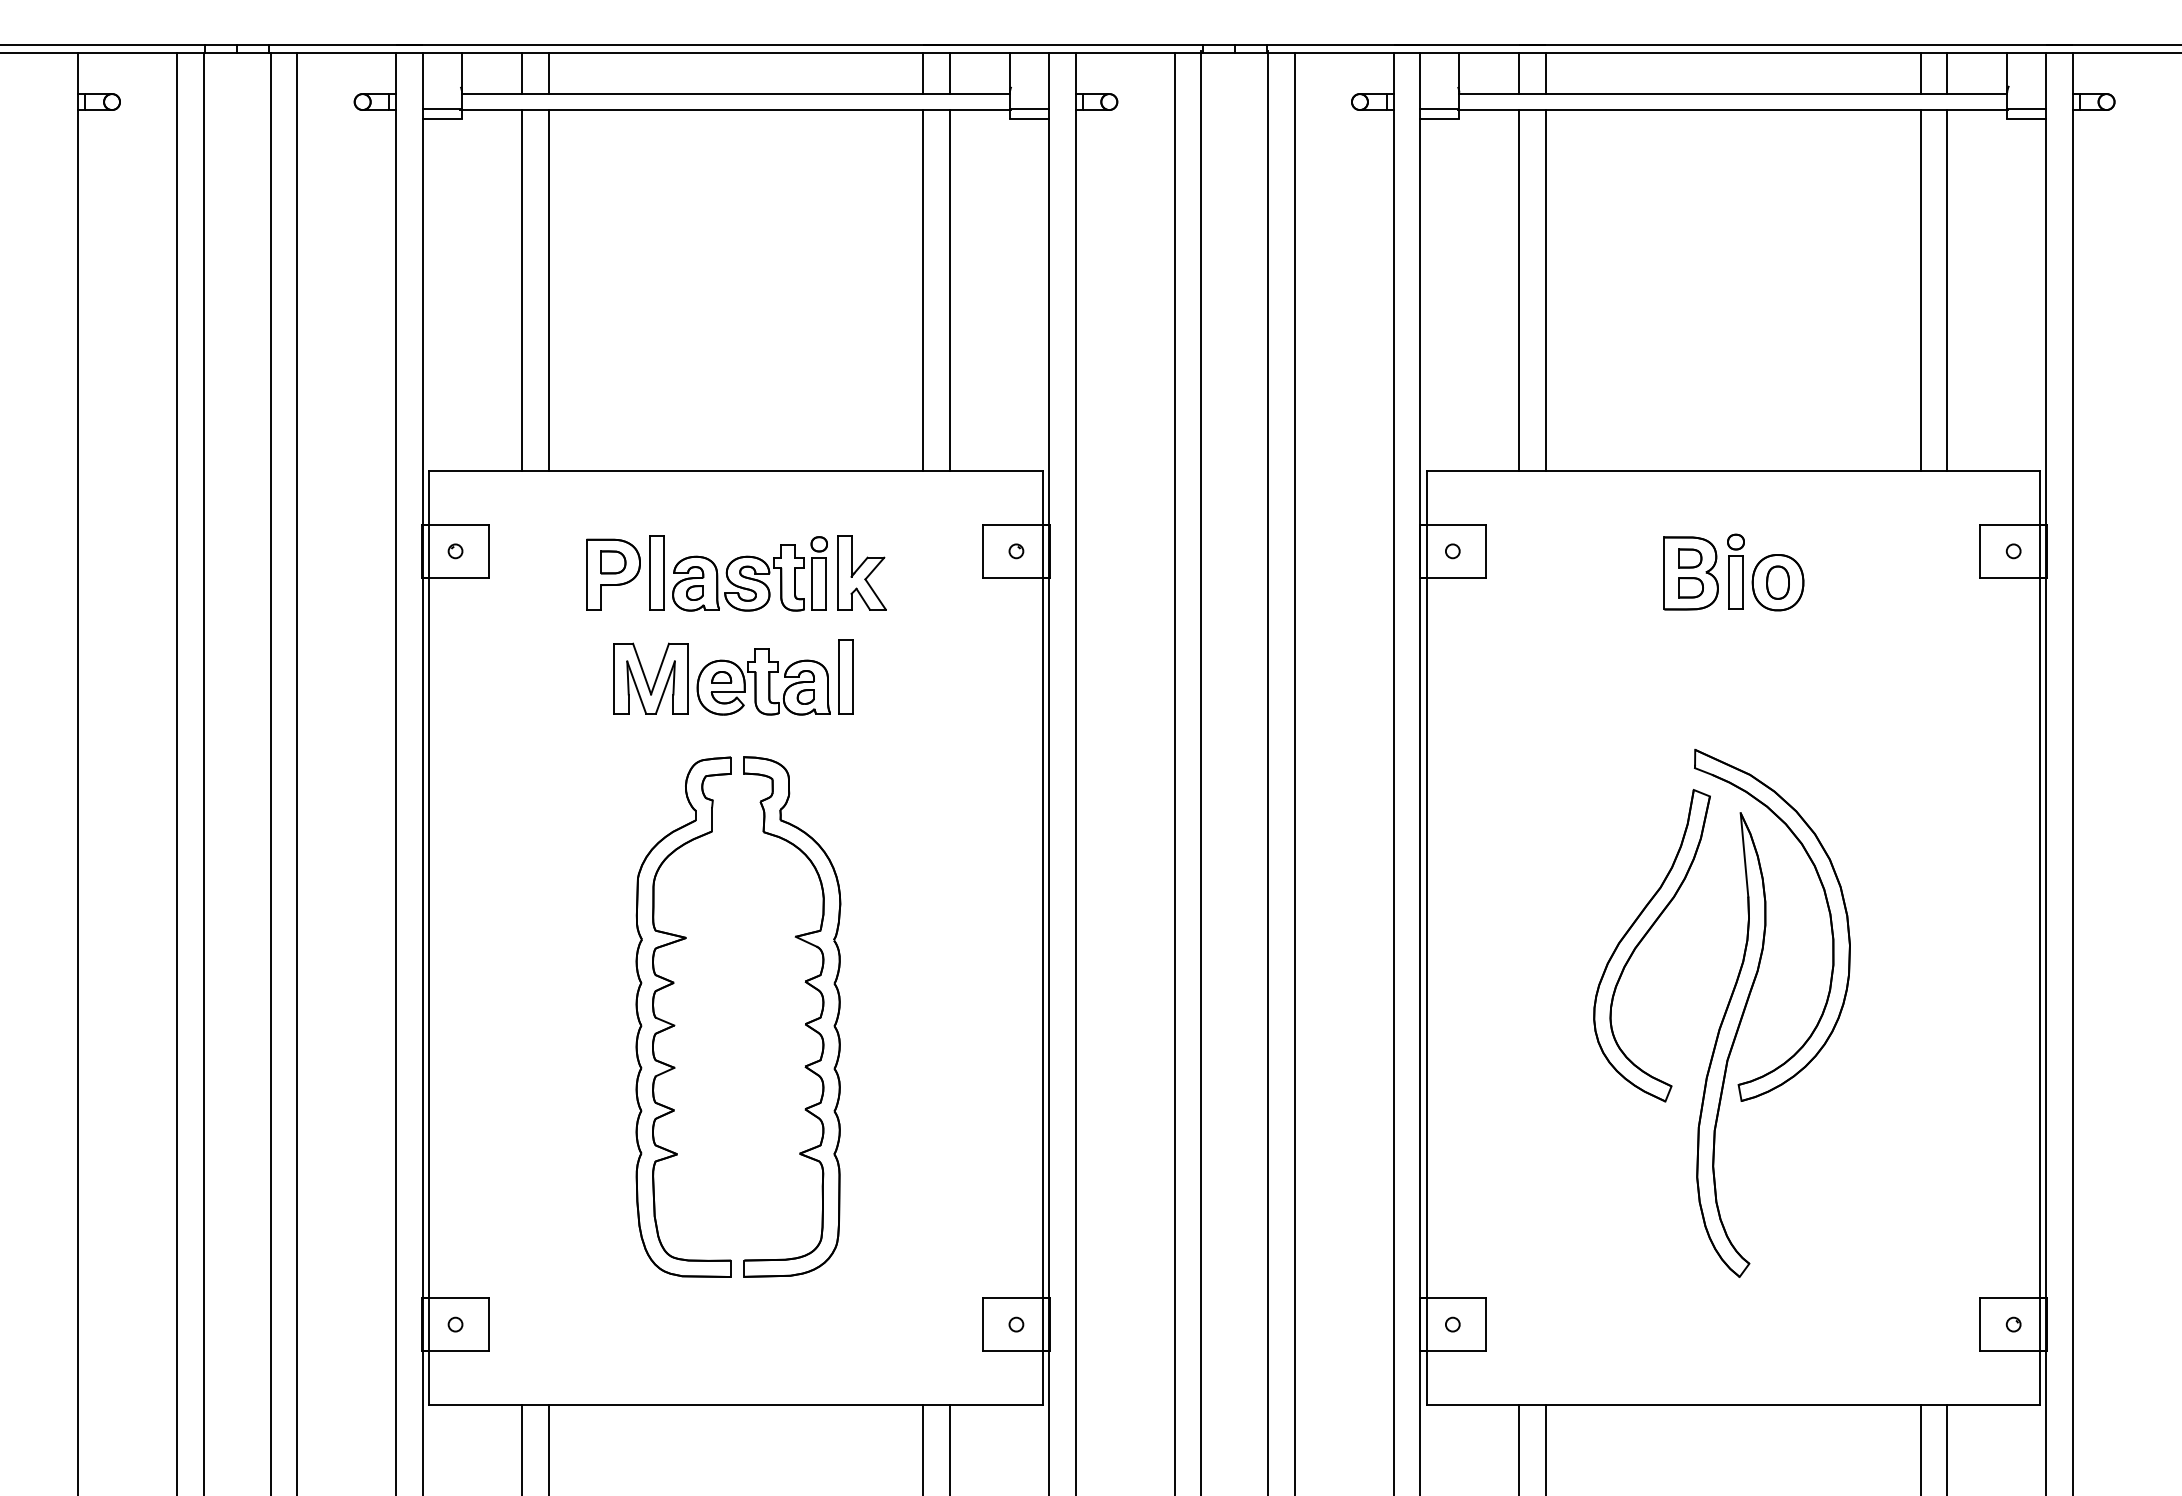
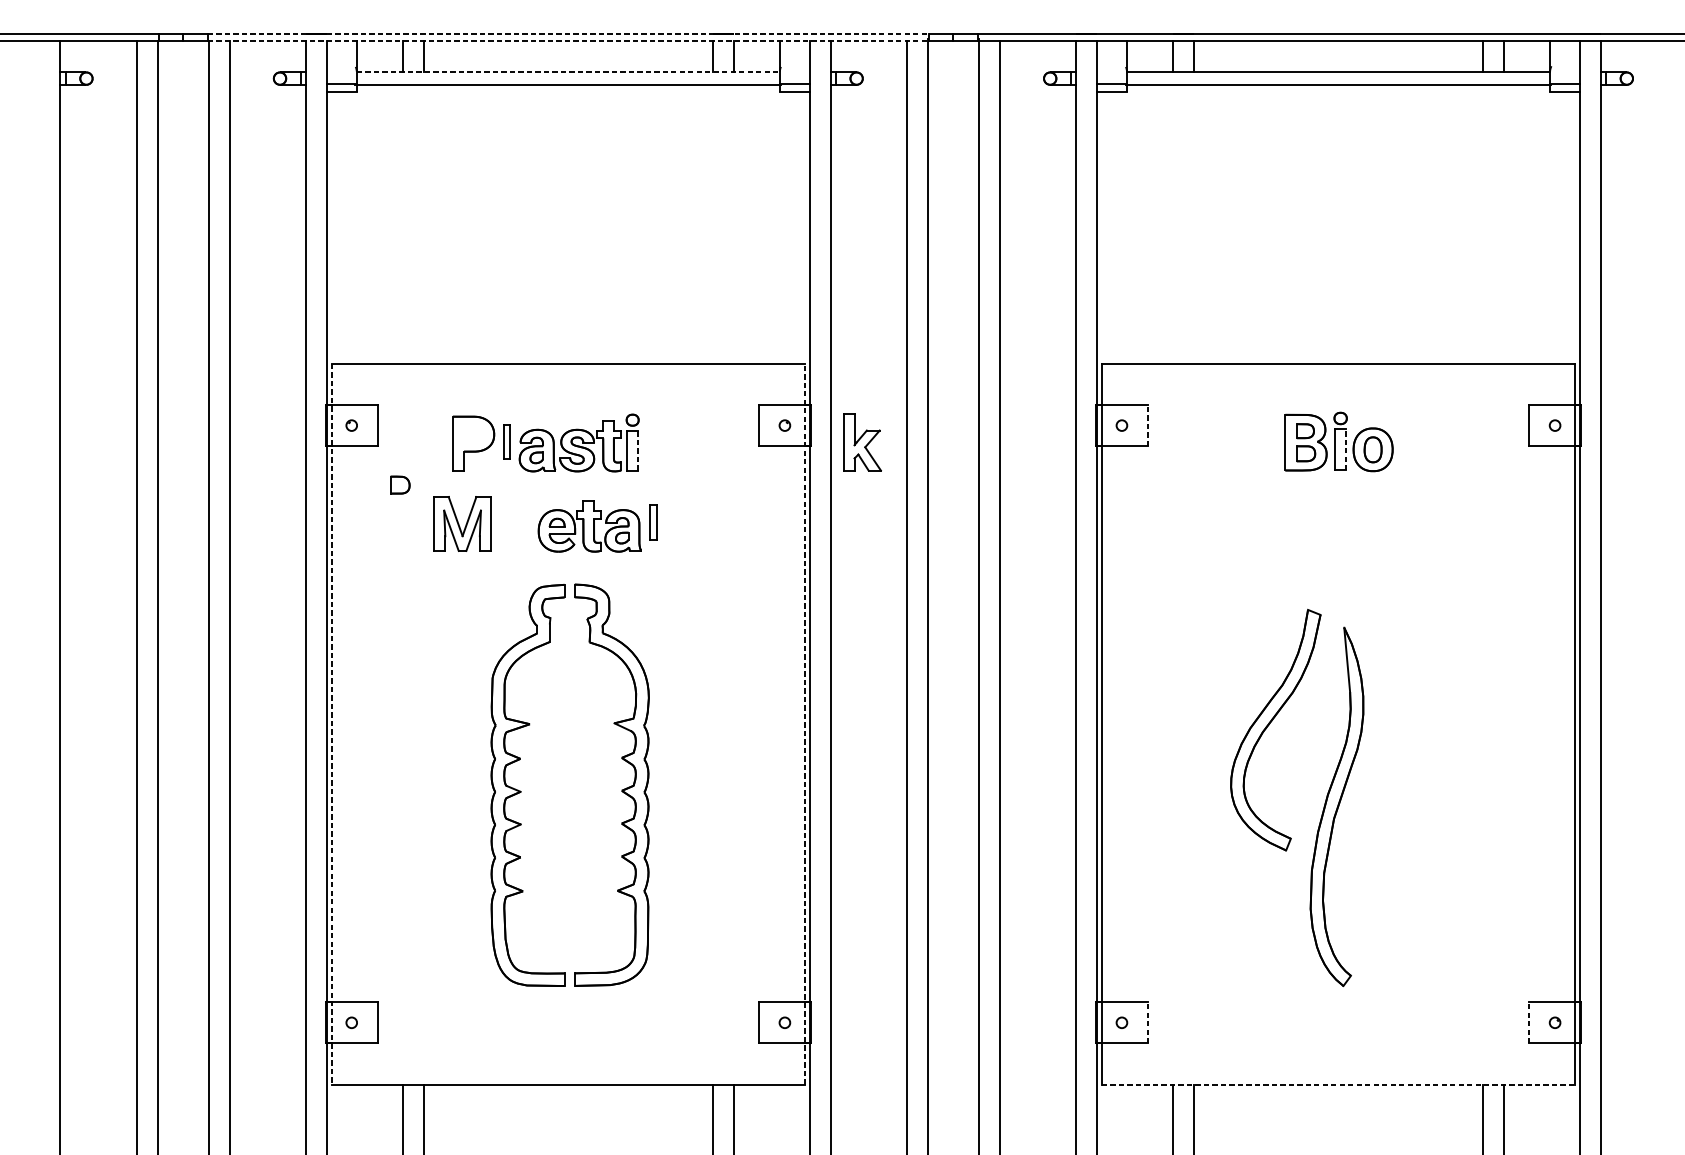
line: (736, 44) -> (568, 34), solid -> dashed
line: (736, 52) -> (568, 40), solid -> dashed
line: (736, 94) -> (568, 72), solid -> dashed
line: (521, 290) -> (402, 224), removed
line: (548, 290) -> (423, 224), removed
line: (923, 290) -> (713, 224), removed
line: (950, 290) -> (733, 224), removed
line: (1519, 290) -> (1173, 224), removed
line: (1545, 290) -> (1193, 224), removed
line: (1920, 290) -> (1483, 224), removed
line: (1947, 290) -> (1503, 224), removed
line: (1486, 551) -> (1147, 425), solid -> dashed
part: (613, 562) -> (400, 485), moved
part: (656, 572) -> (506, 441), size x0.6
part: (861, 572) -> (862, 441), moved
line: (1743, 582) -> (1346, 449), solid -> dashed
line: (826, 583) -> (638, 450), solid -> dashed
part: (845, 676) -> (652, 522), size x0.6
part: (650, 678) -> (462, 523), moved
part: (1829, 918) -> (1412, 709), removed
line: (429, 938) -> (331, 724), solid -> dashed
line: (1042, 938) -> (805, 724), solid -> dashed
line: (1486, 1324) -> (1147, 1022), solid -> dashed
line: (1980, 1324) -> (1529, 1022), solid -> dashed
line: (1733, 1404) -> (1338, 1084), solid -> dashed

